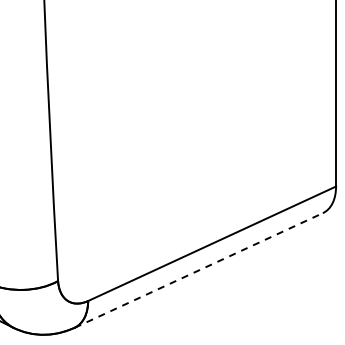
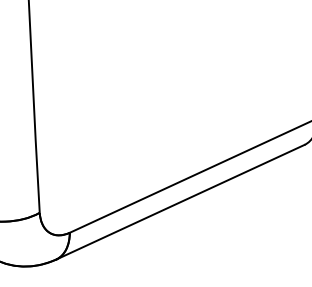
line: (198, 270) -> (180, 202), dashed -> solid

